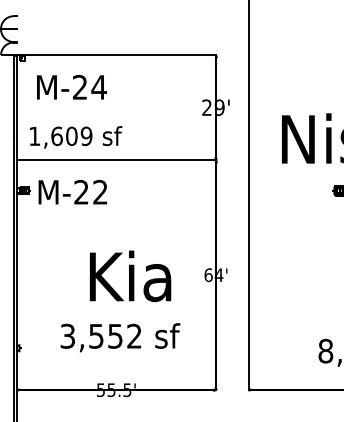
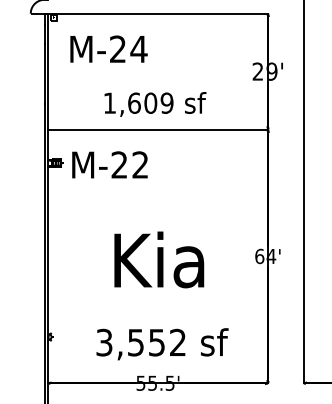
text: (76, 137) -> (155, 104), moved
text: (130, 276) -> (159, 260), moved
text: (120, 337) -> (162, 343), moved

